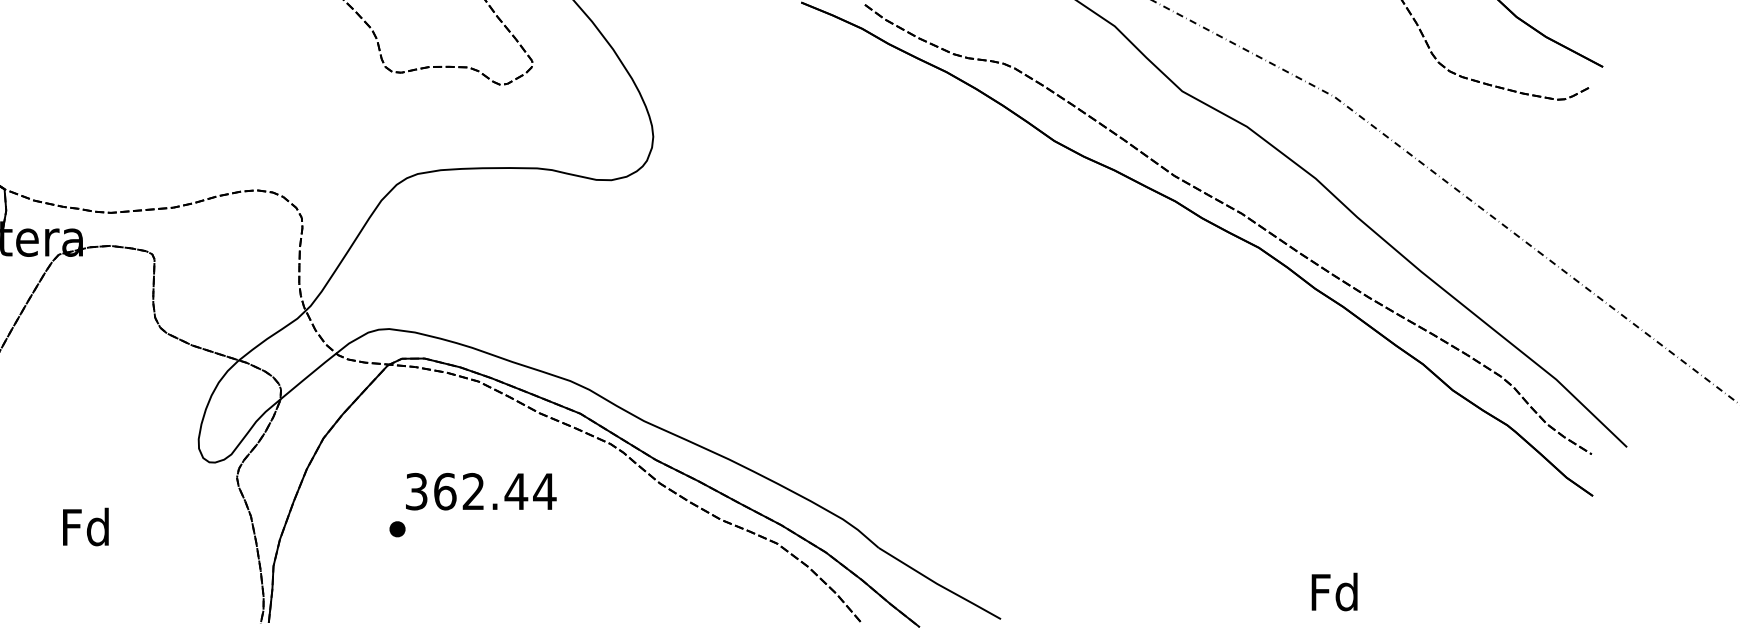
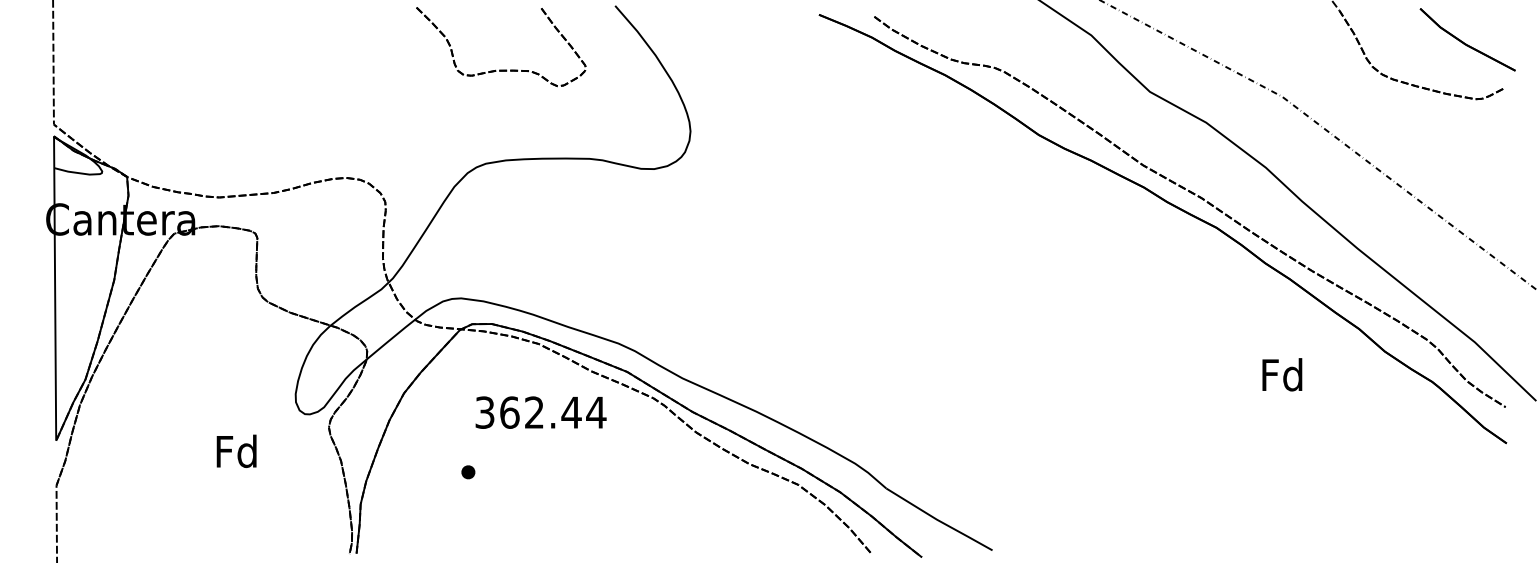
text: (480, 491) -> (540, 412), moved
text: (85, 526) -> (236, 450), moved
text: (1334, 591) -> (1282, 374), moved

